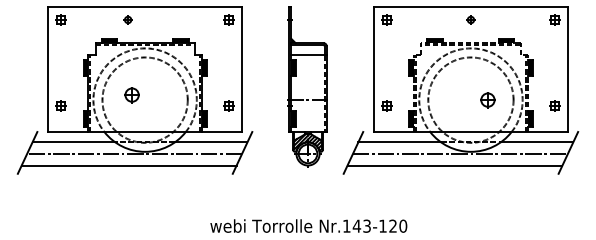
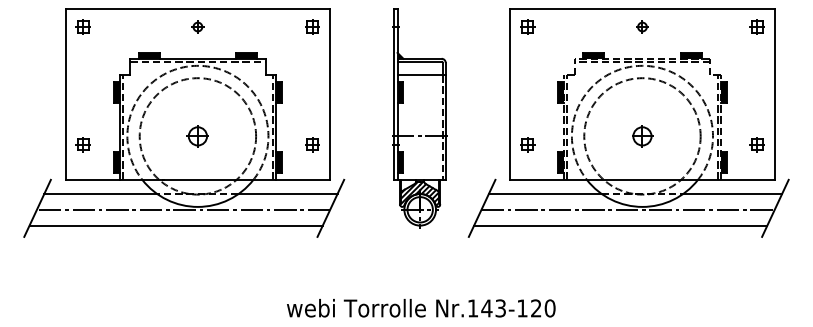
part: (127, 19) -> (197, 26), moved
part: (131, 95) -> (197, 136), moved
part: (487, 100) -> (641, 136), moved

